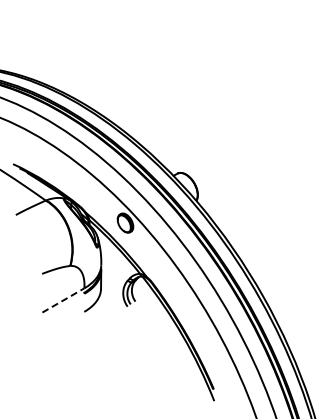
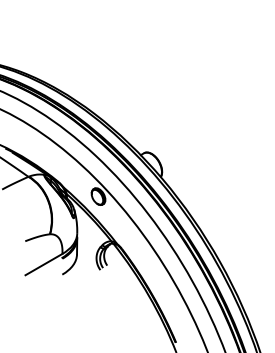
line: (63, 300) -> (44, 264), dashed -> solid

